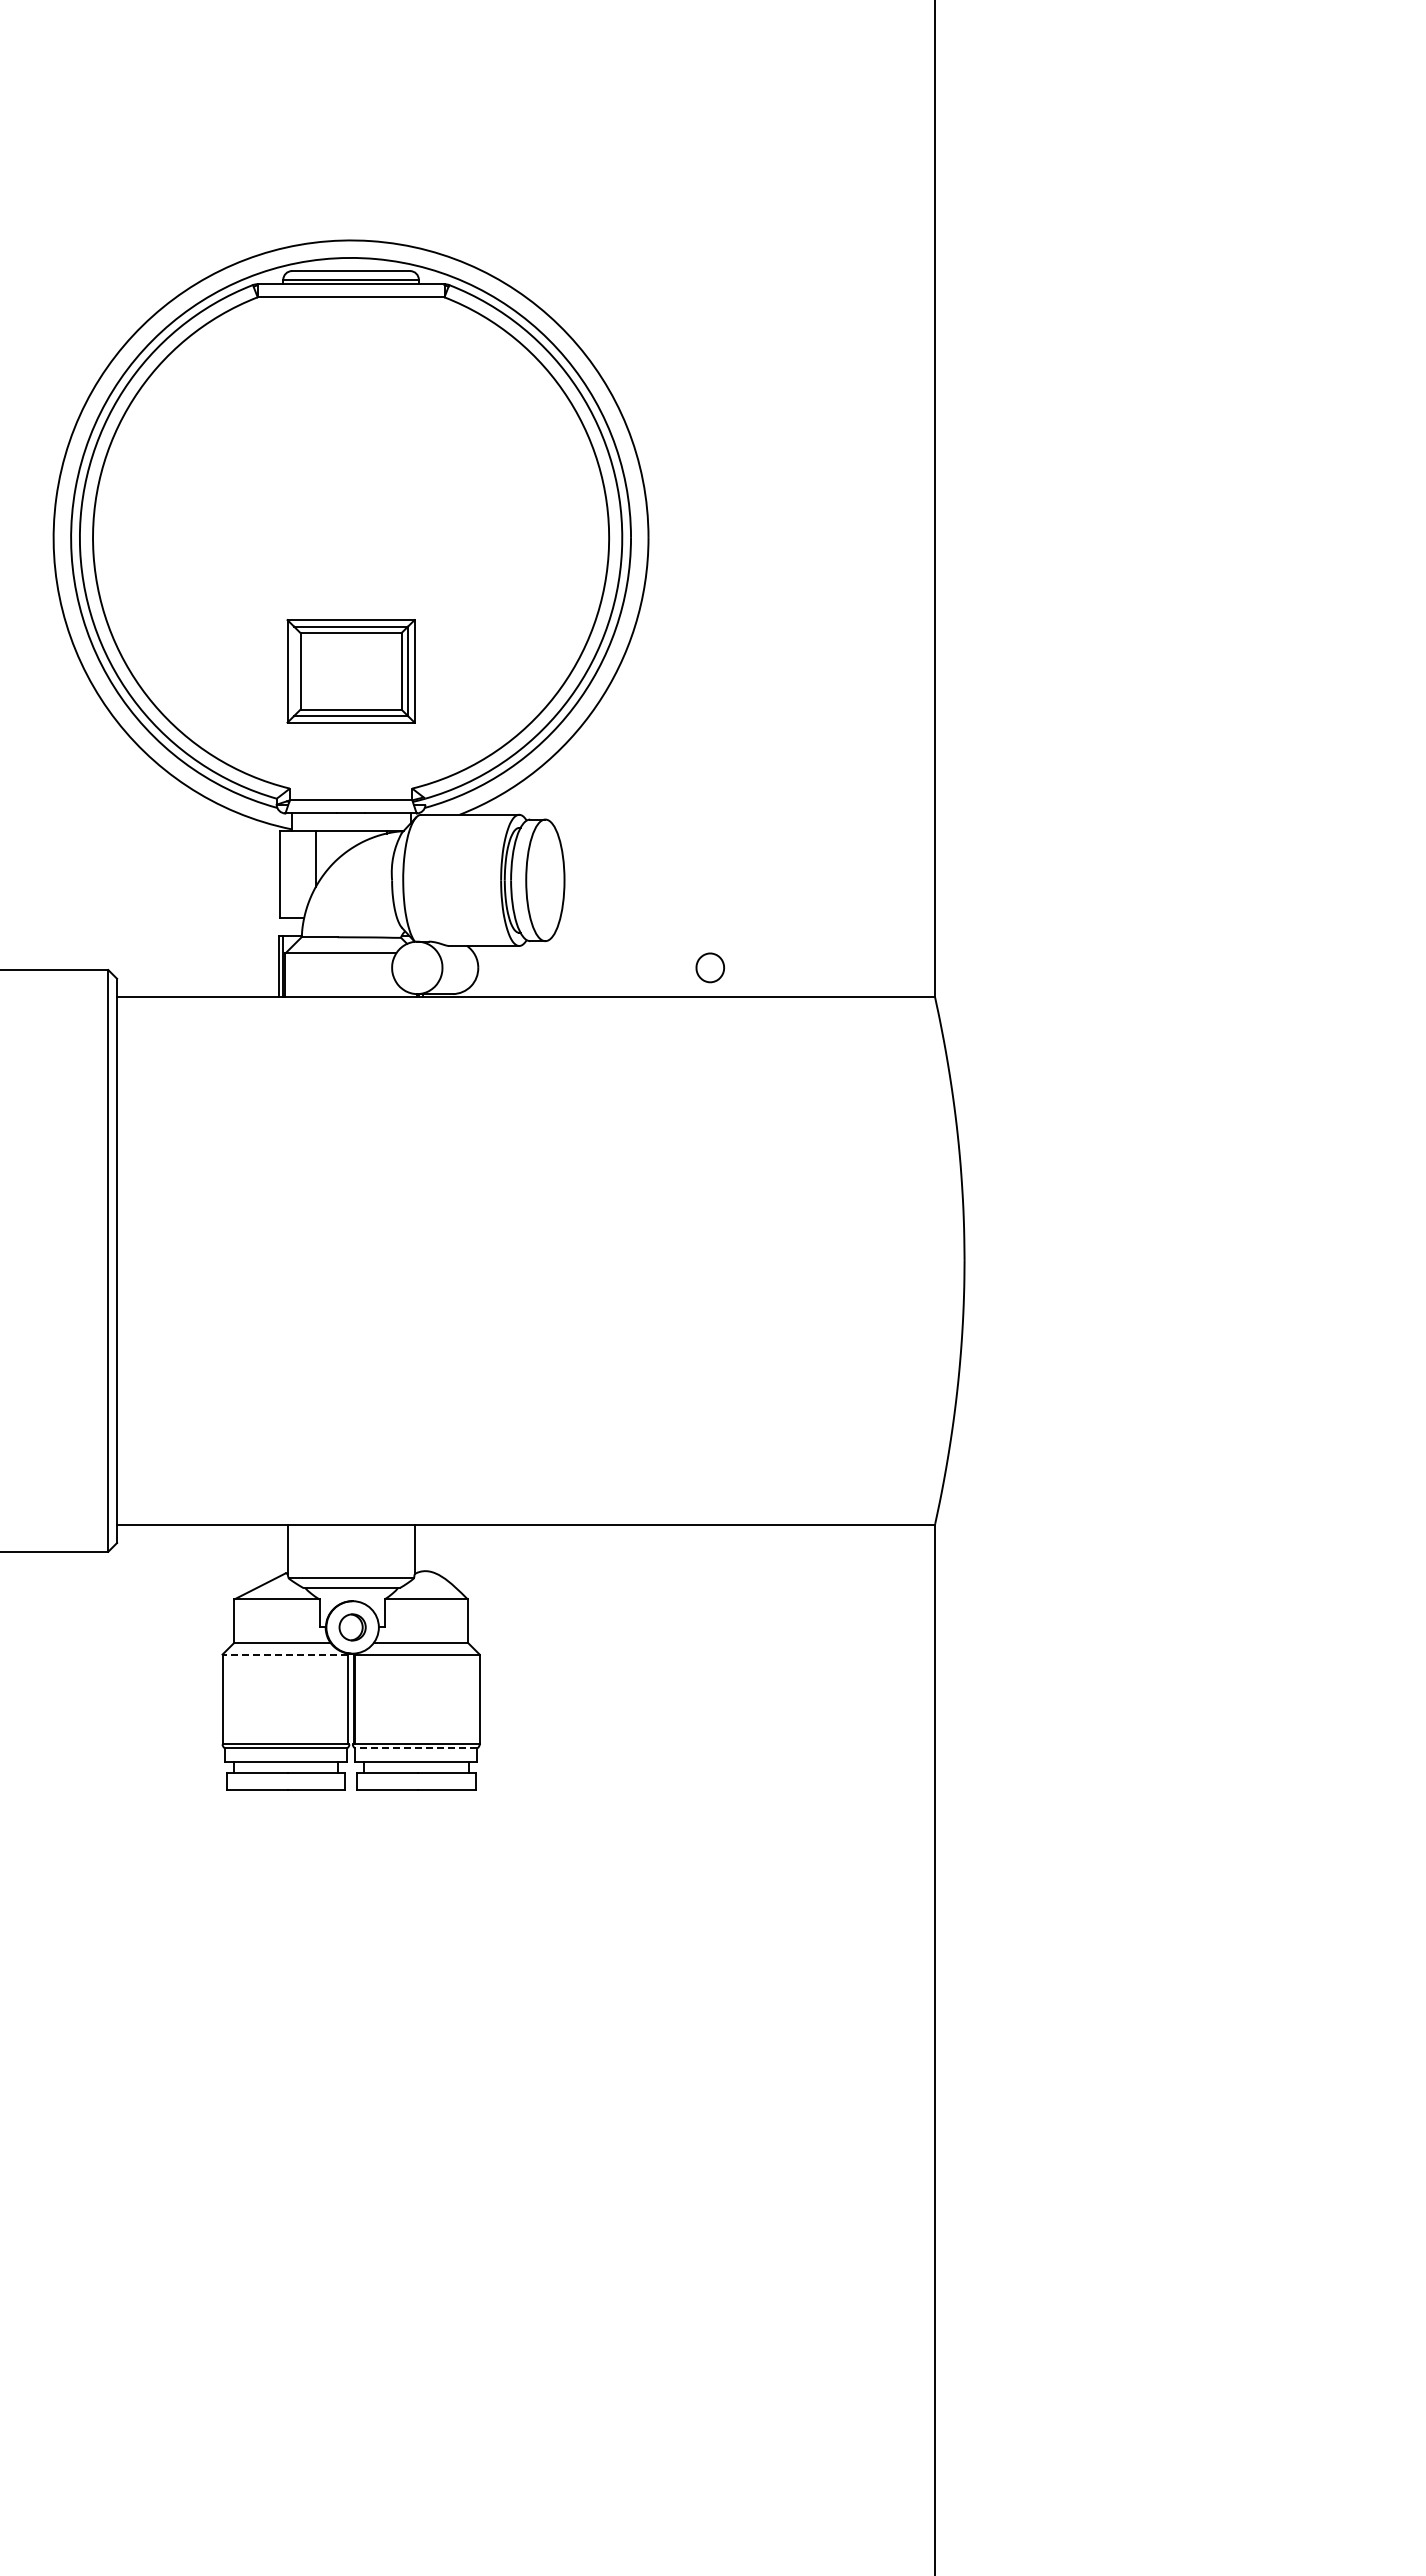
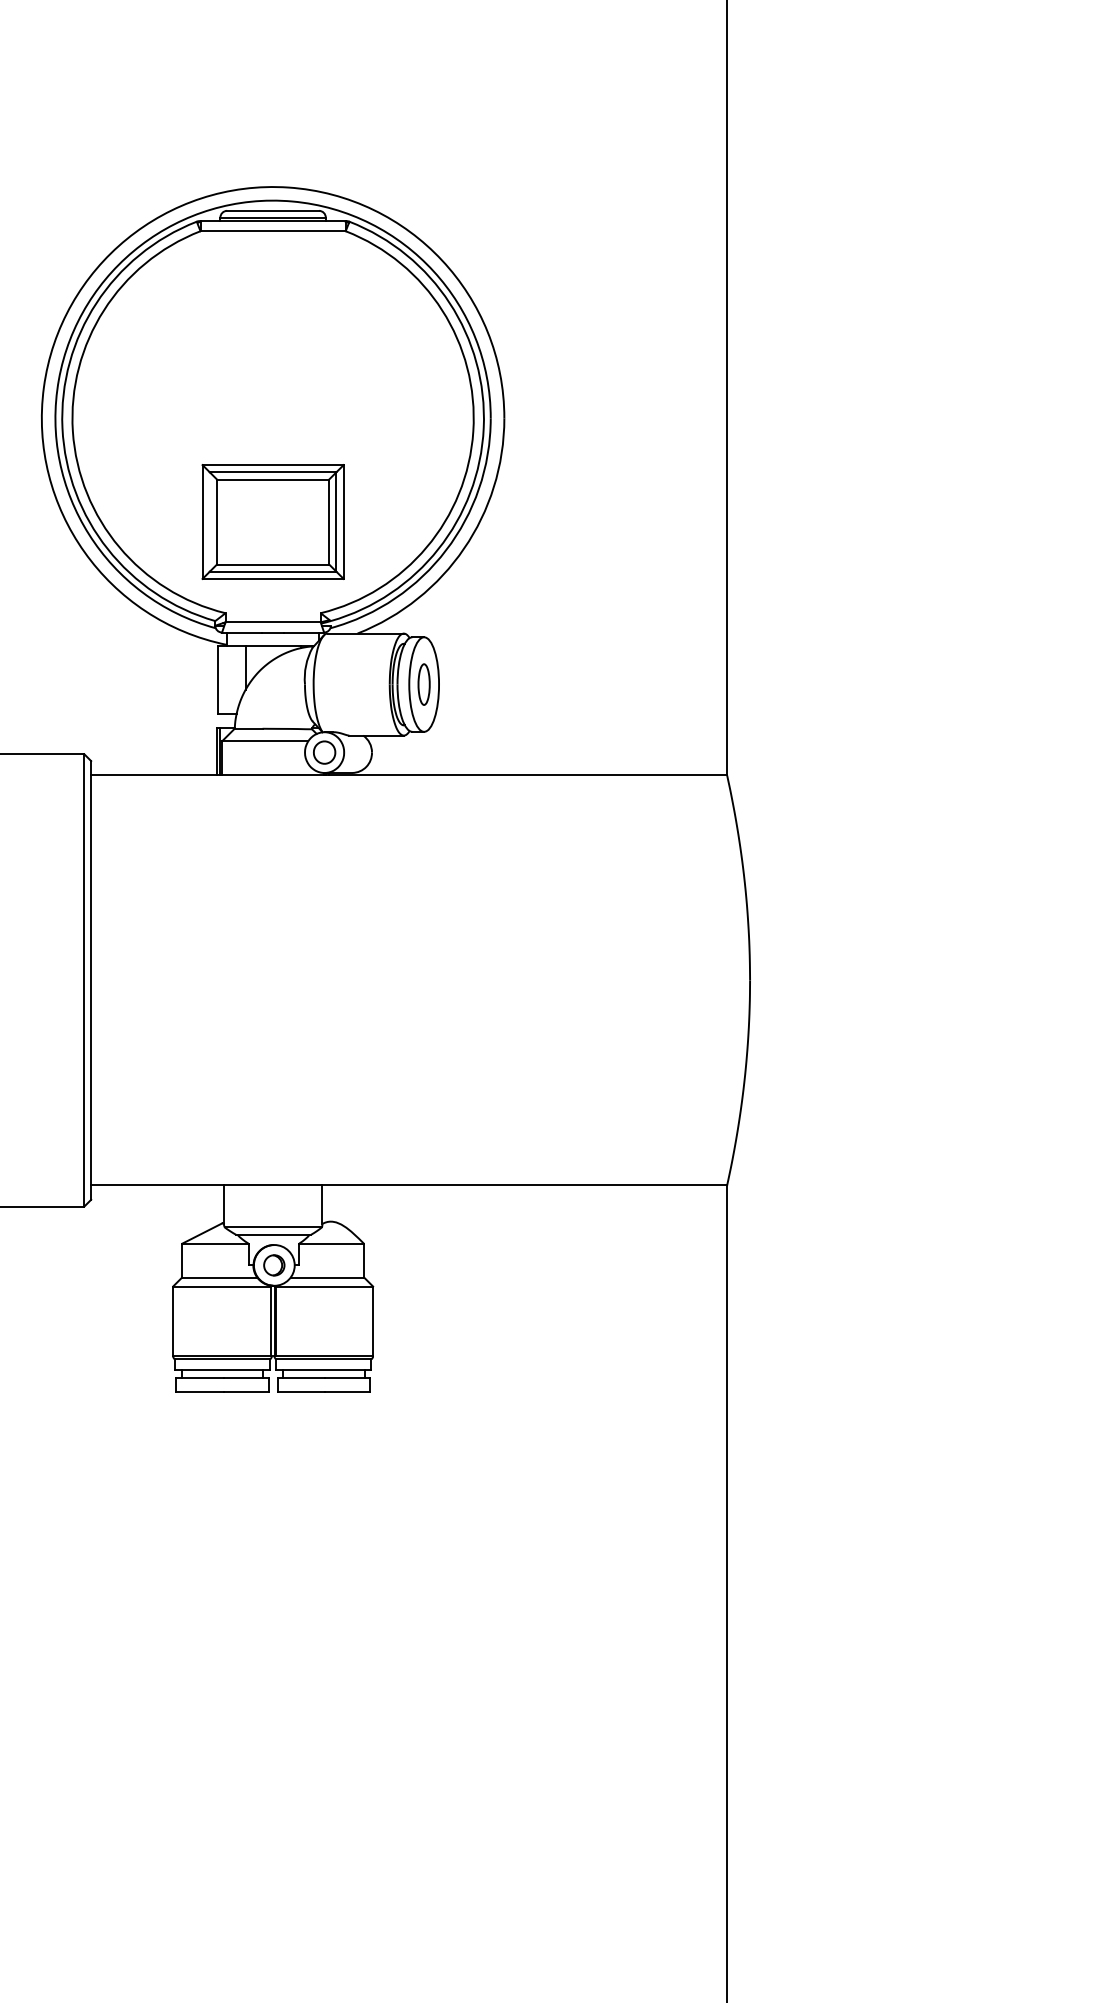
part: (350, 671) -> (272, 522), size x1.43
part: (545, 880) -> (424, 684), added
part: (710, 967) -> (324, 752), moved
line: (285, 1654) -> (222, 1286), dashed -> solid
line: (415, 1748) -> (323, 1359), dashed -> solid

